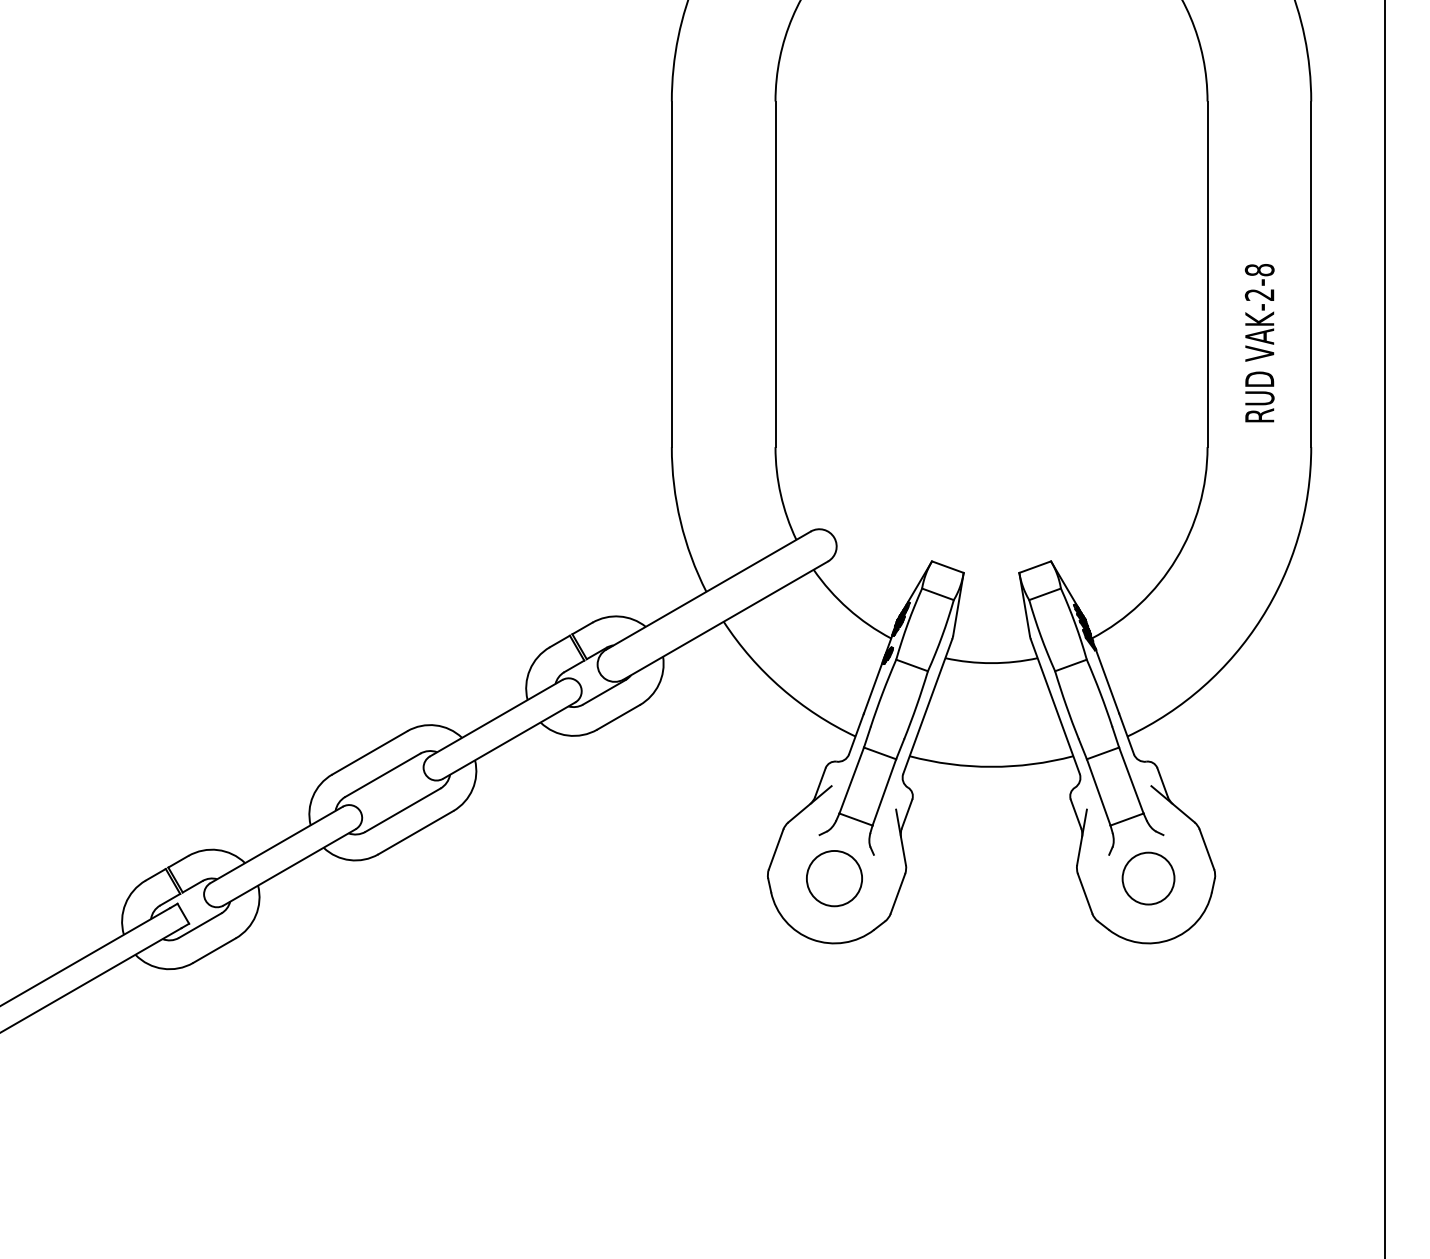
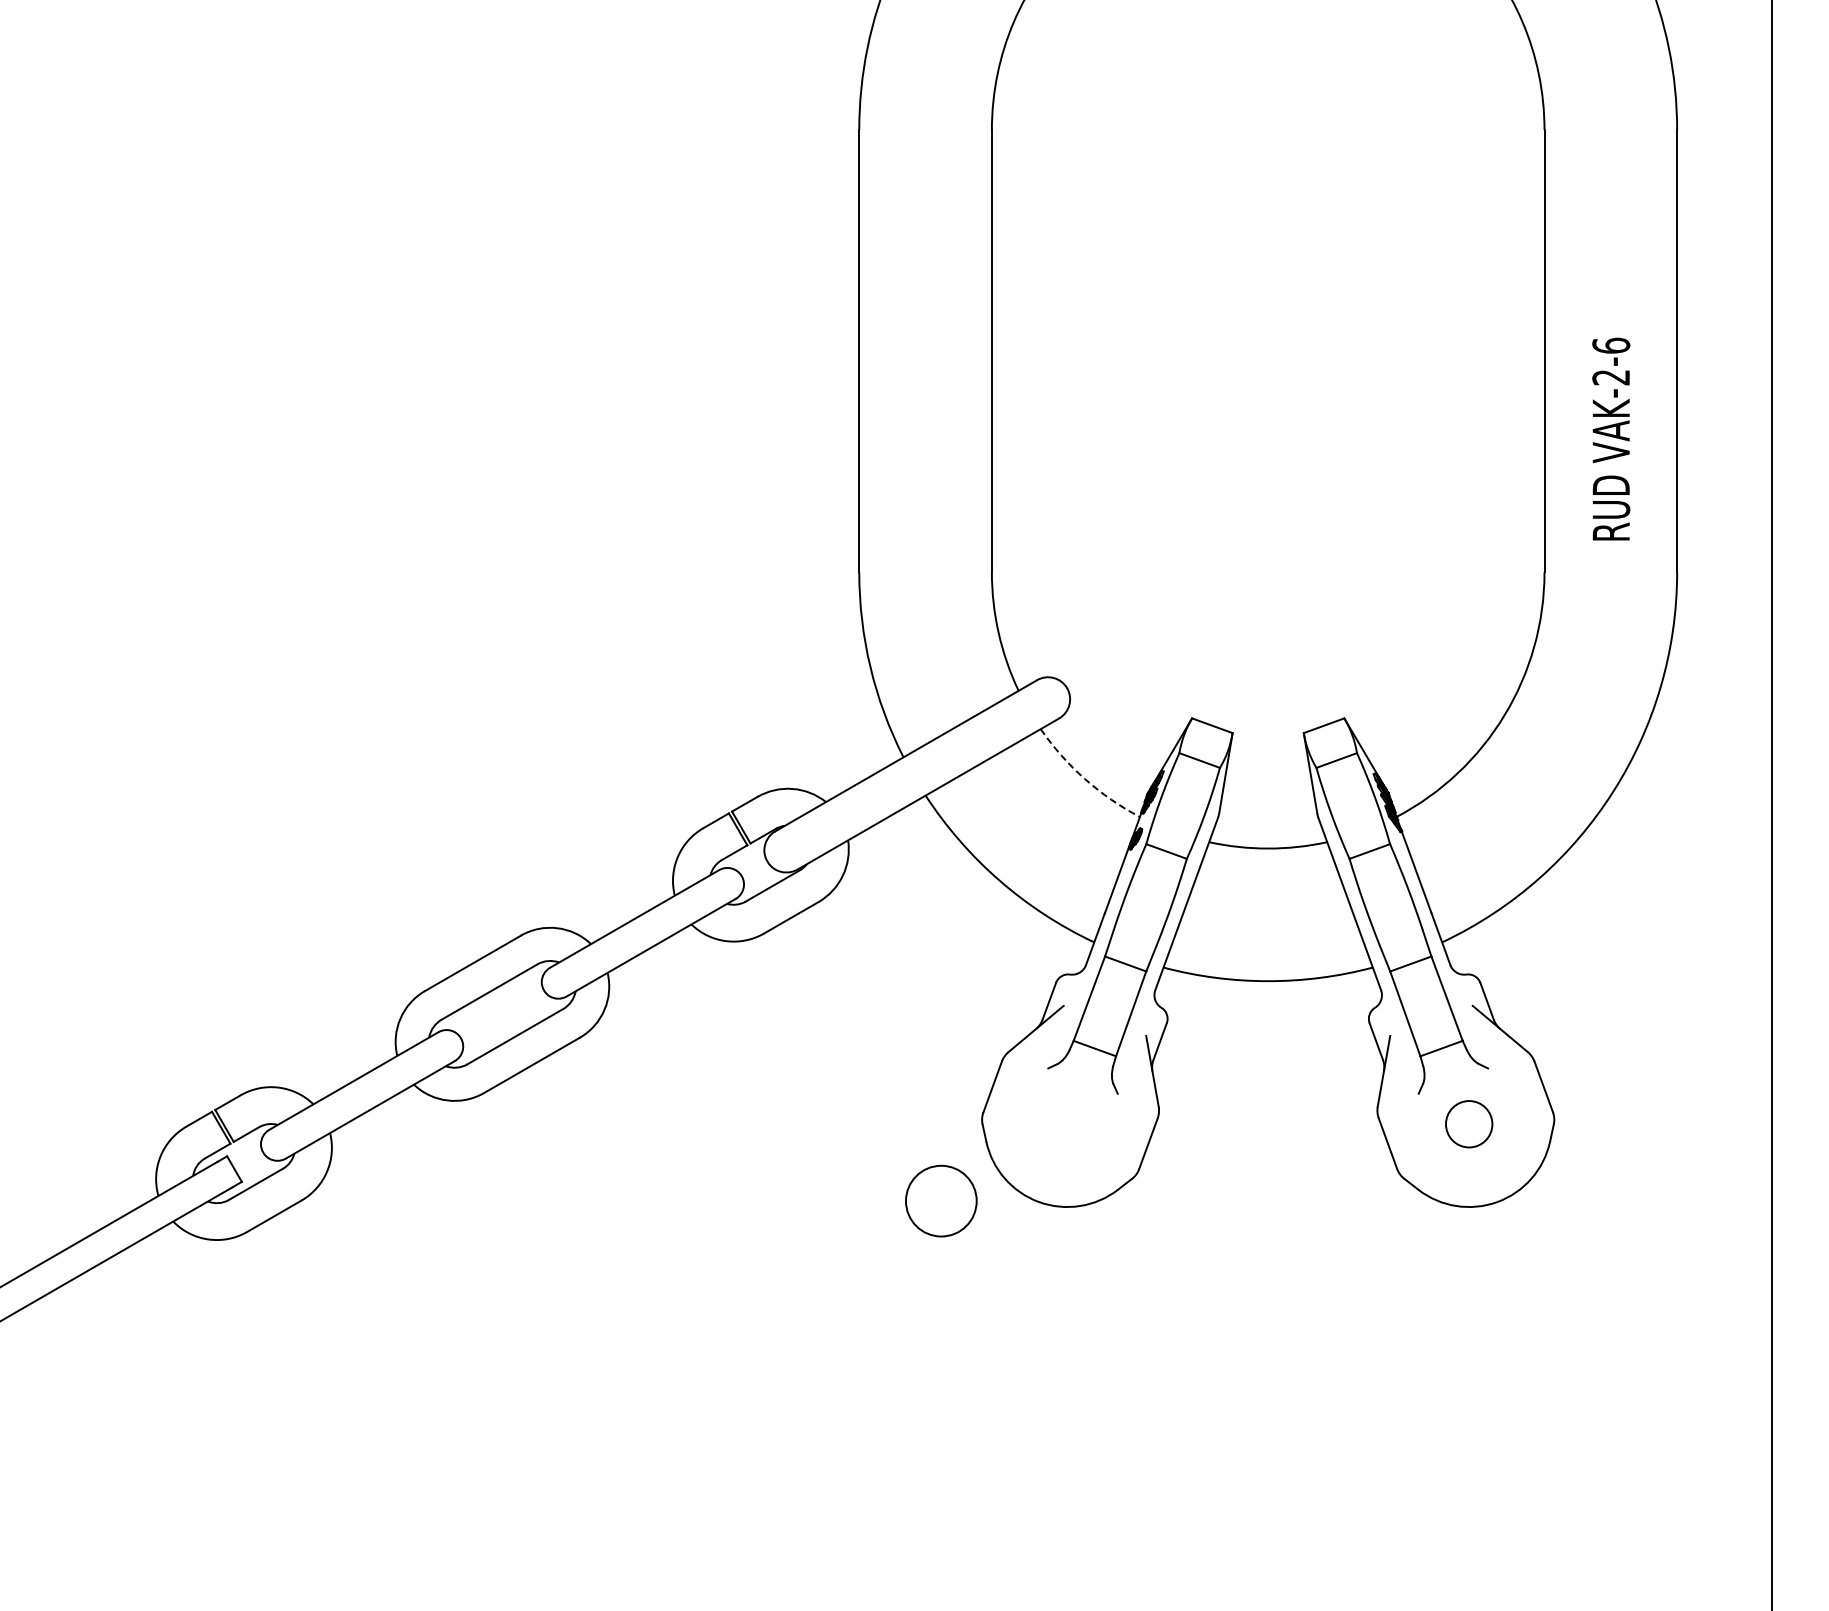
text: (1259, 269) -> (1611, 345), VAK-2-8 -> VAK-2-6
arc: (847, 609) -> (1084, 779), solid -> dashed
circle: (834, 878) -> (941, 1200), moved
circle: (1148, 878) -> (1469, 1124), size x0.7

